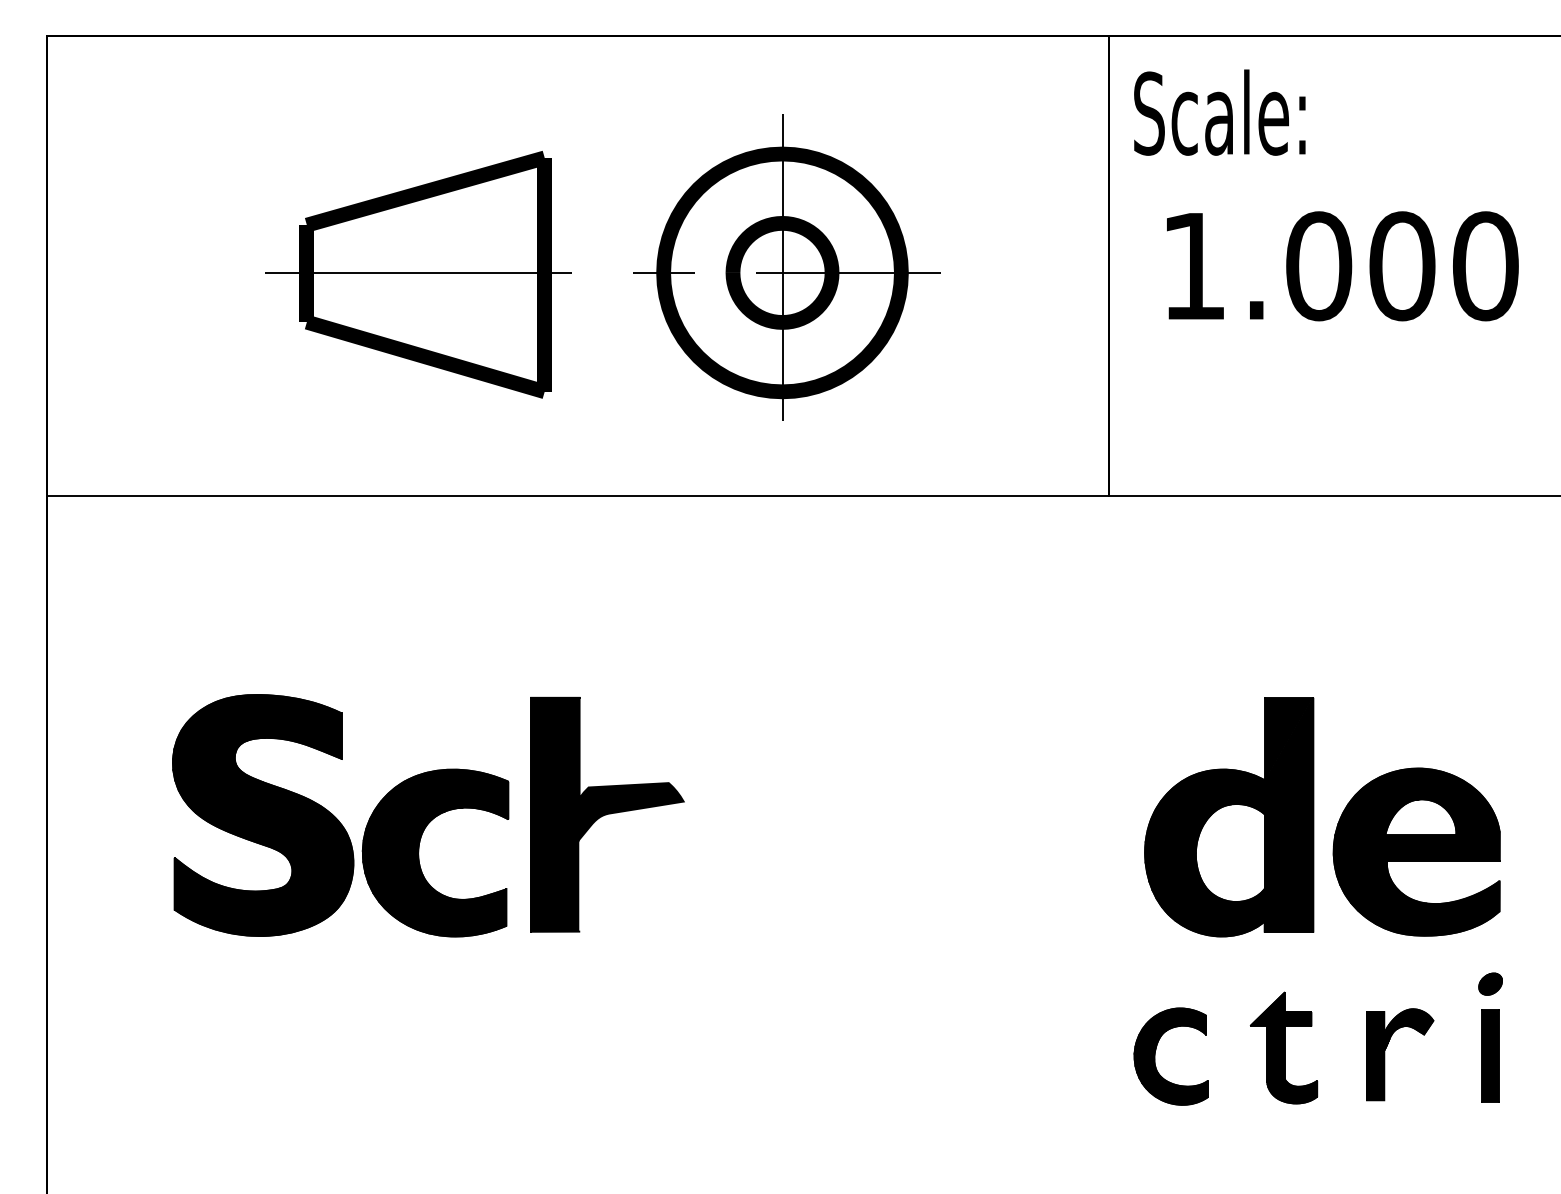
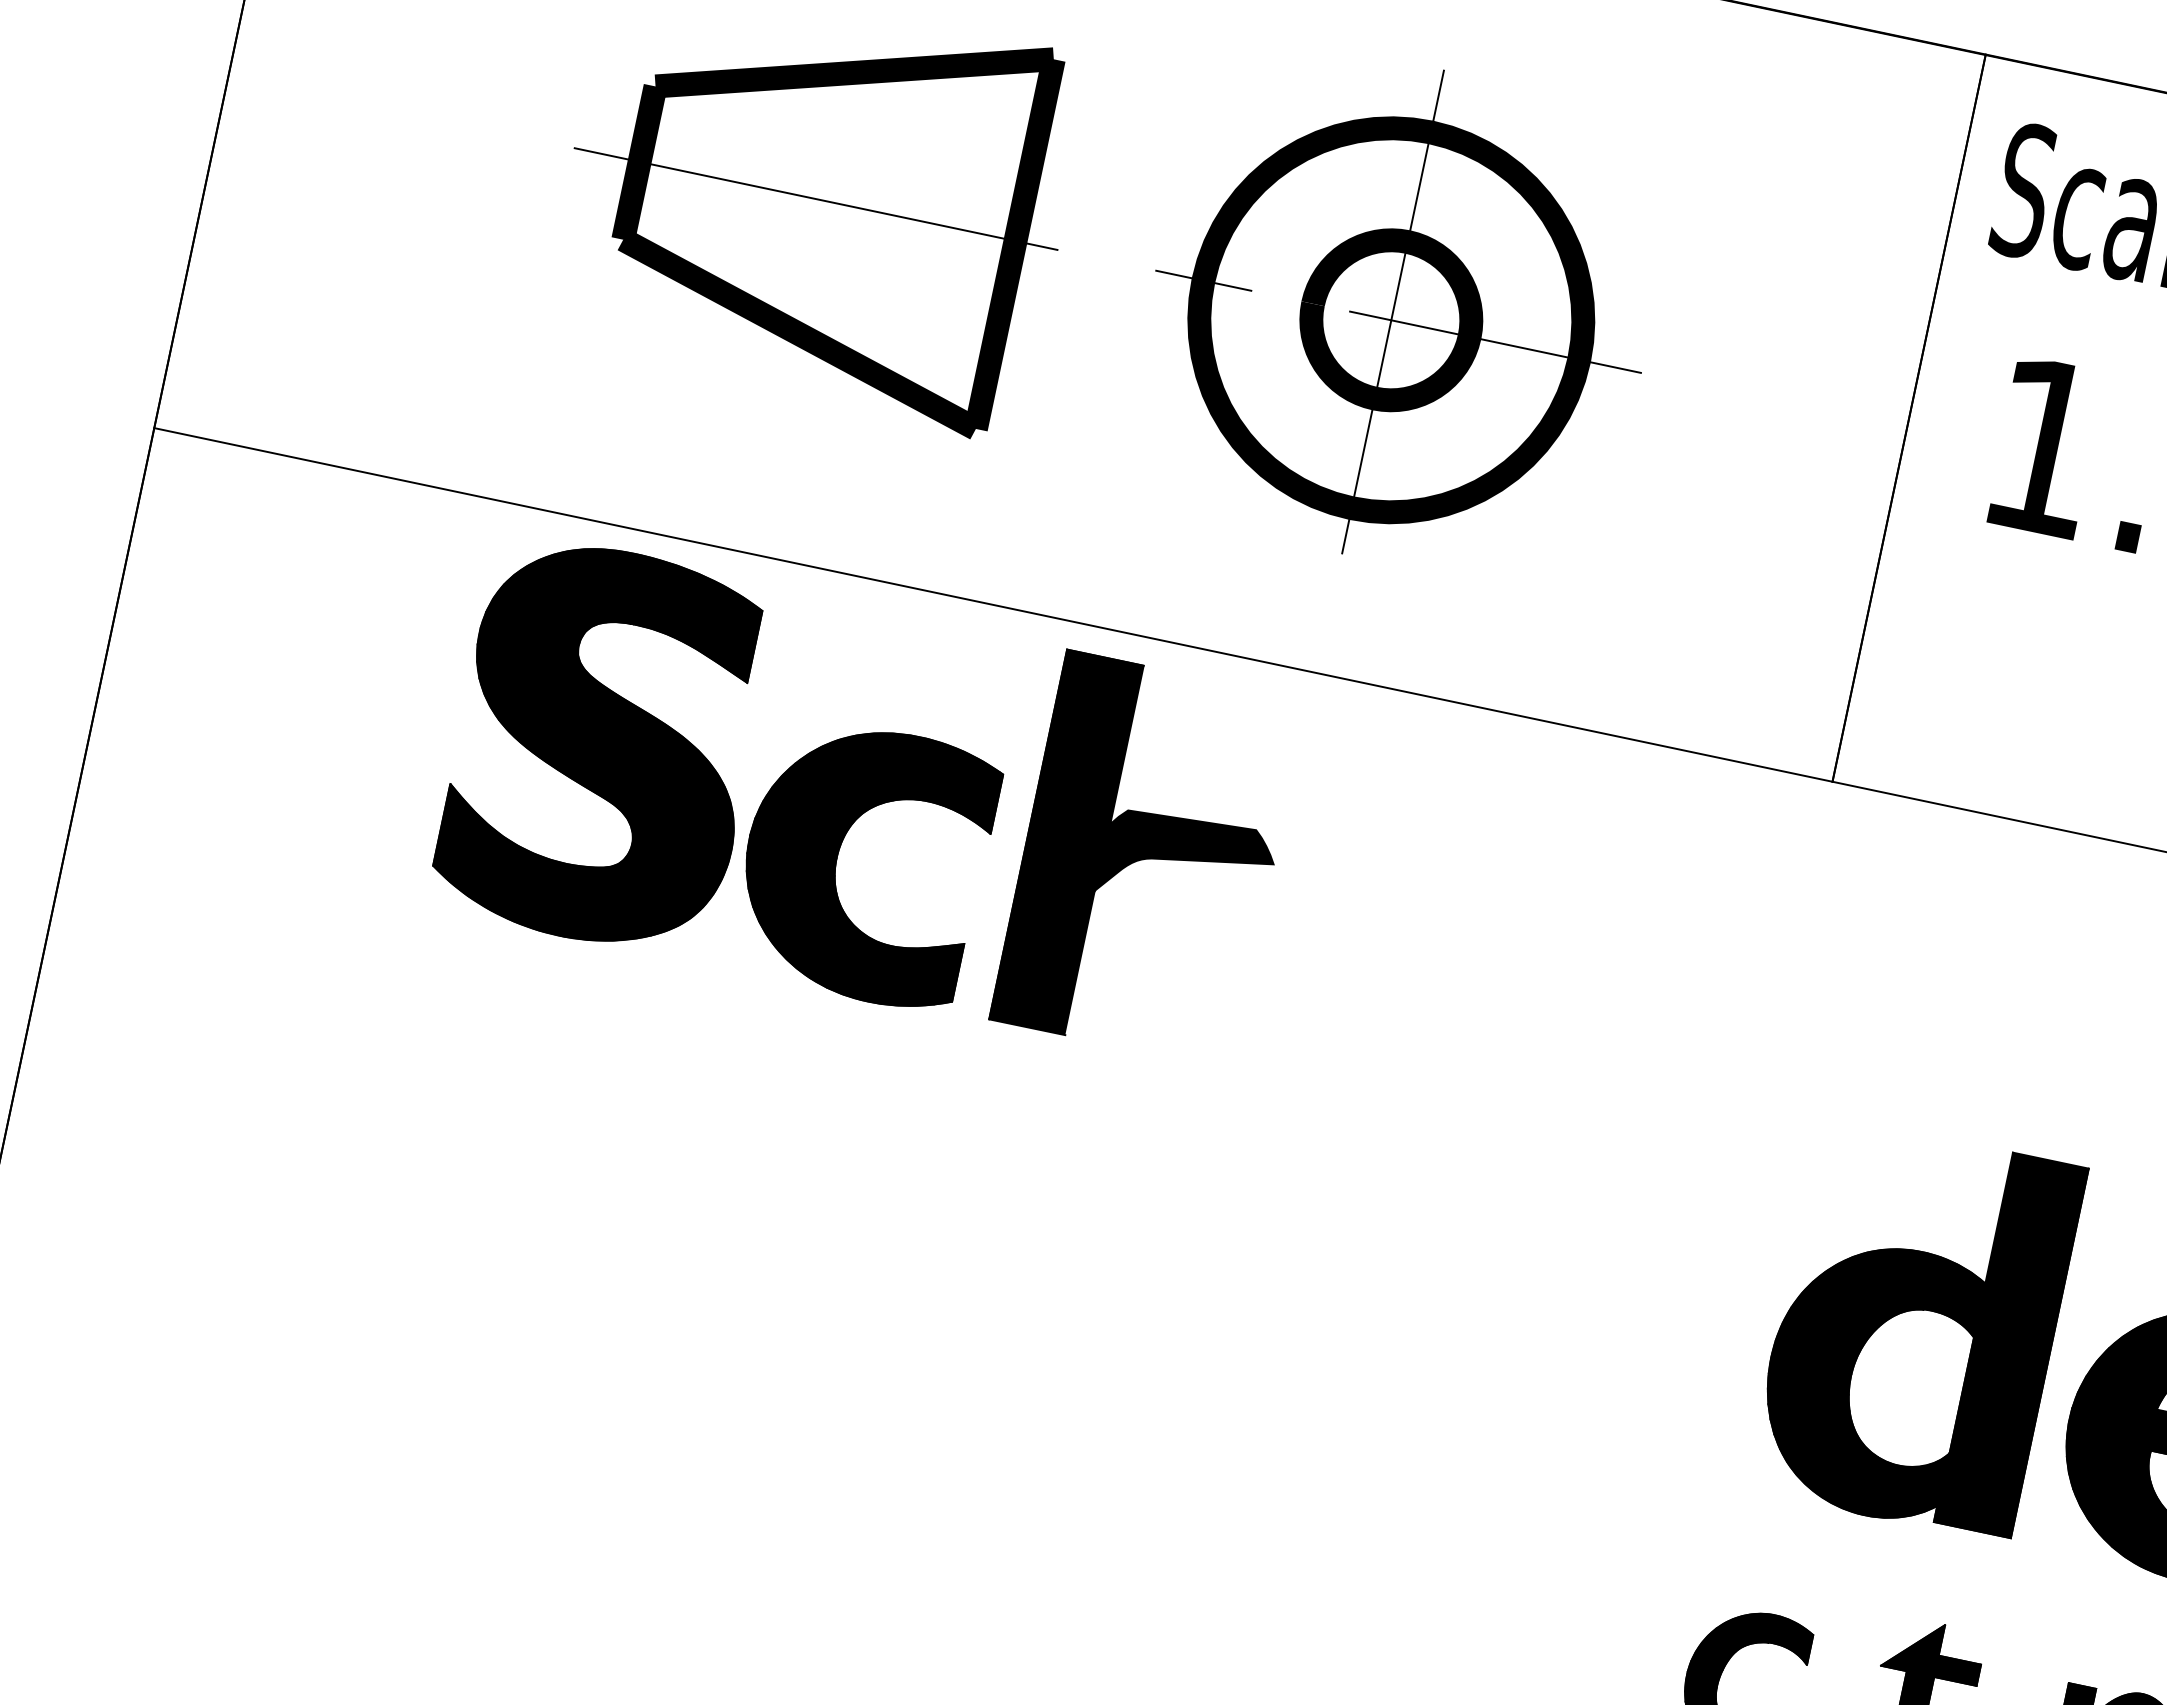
part: (428, 815) -> (865, 801), moved

